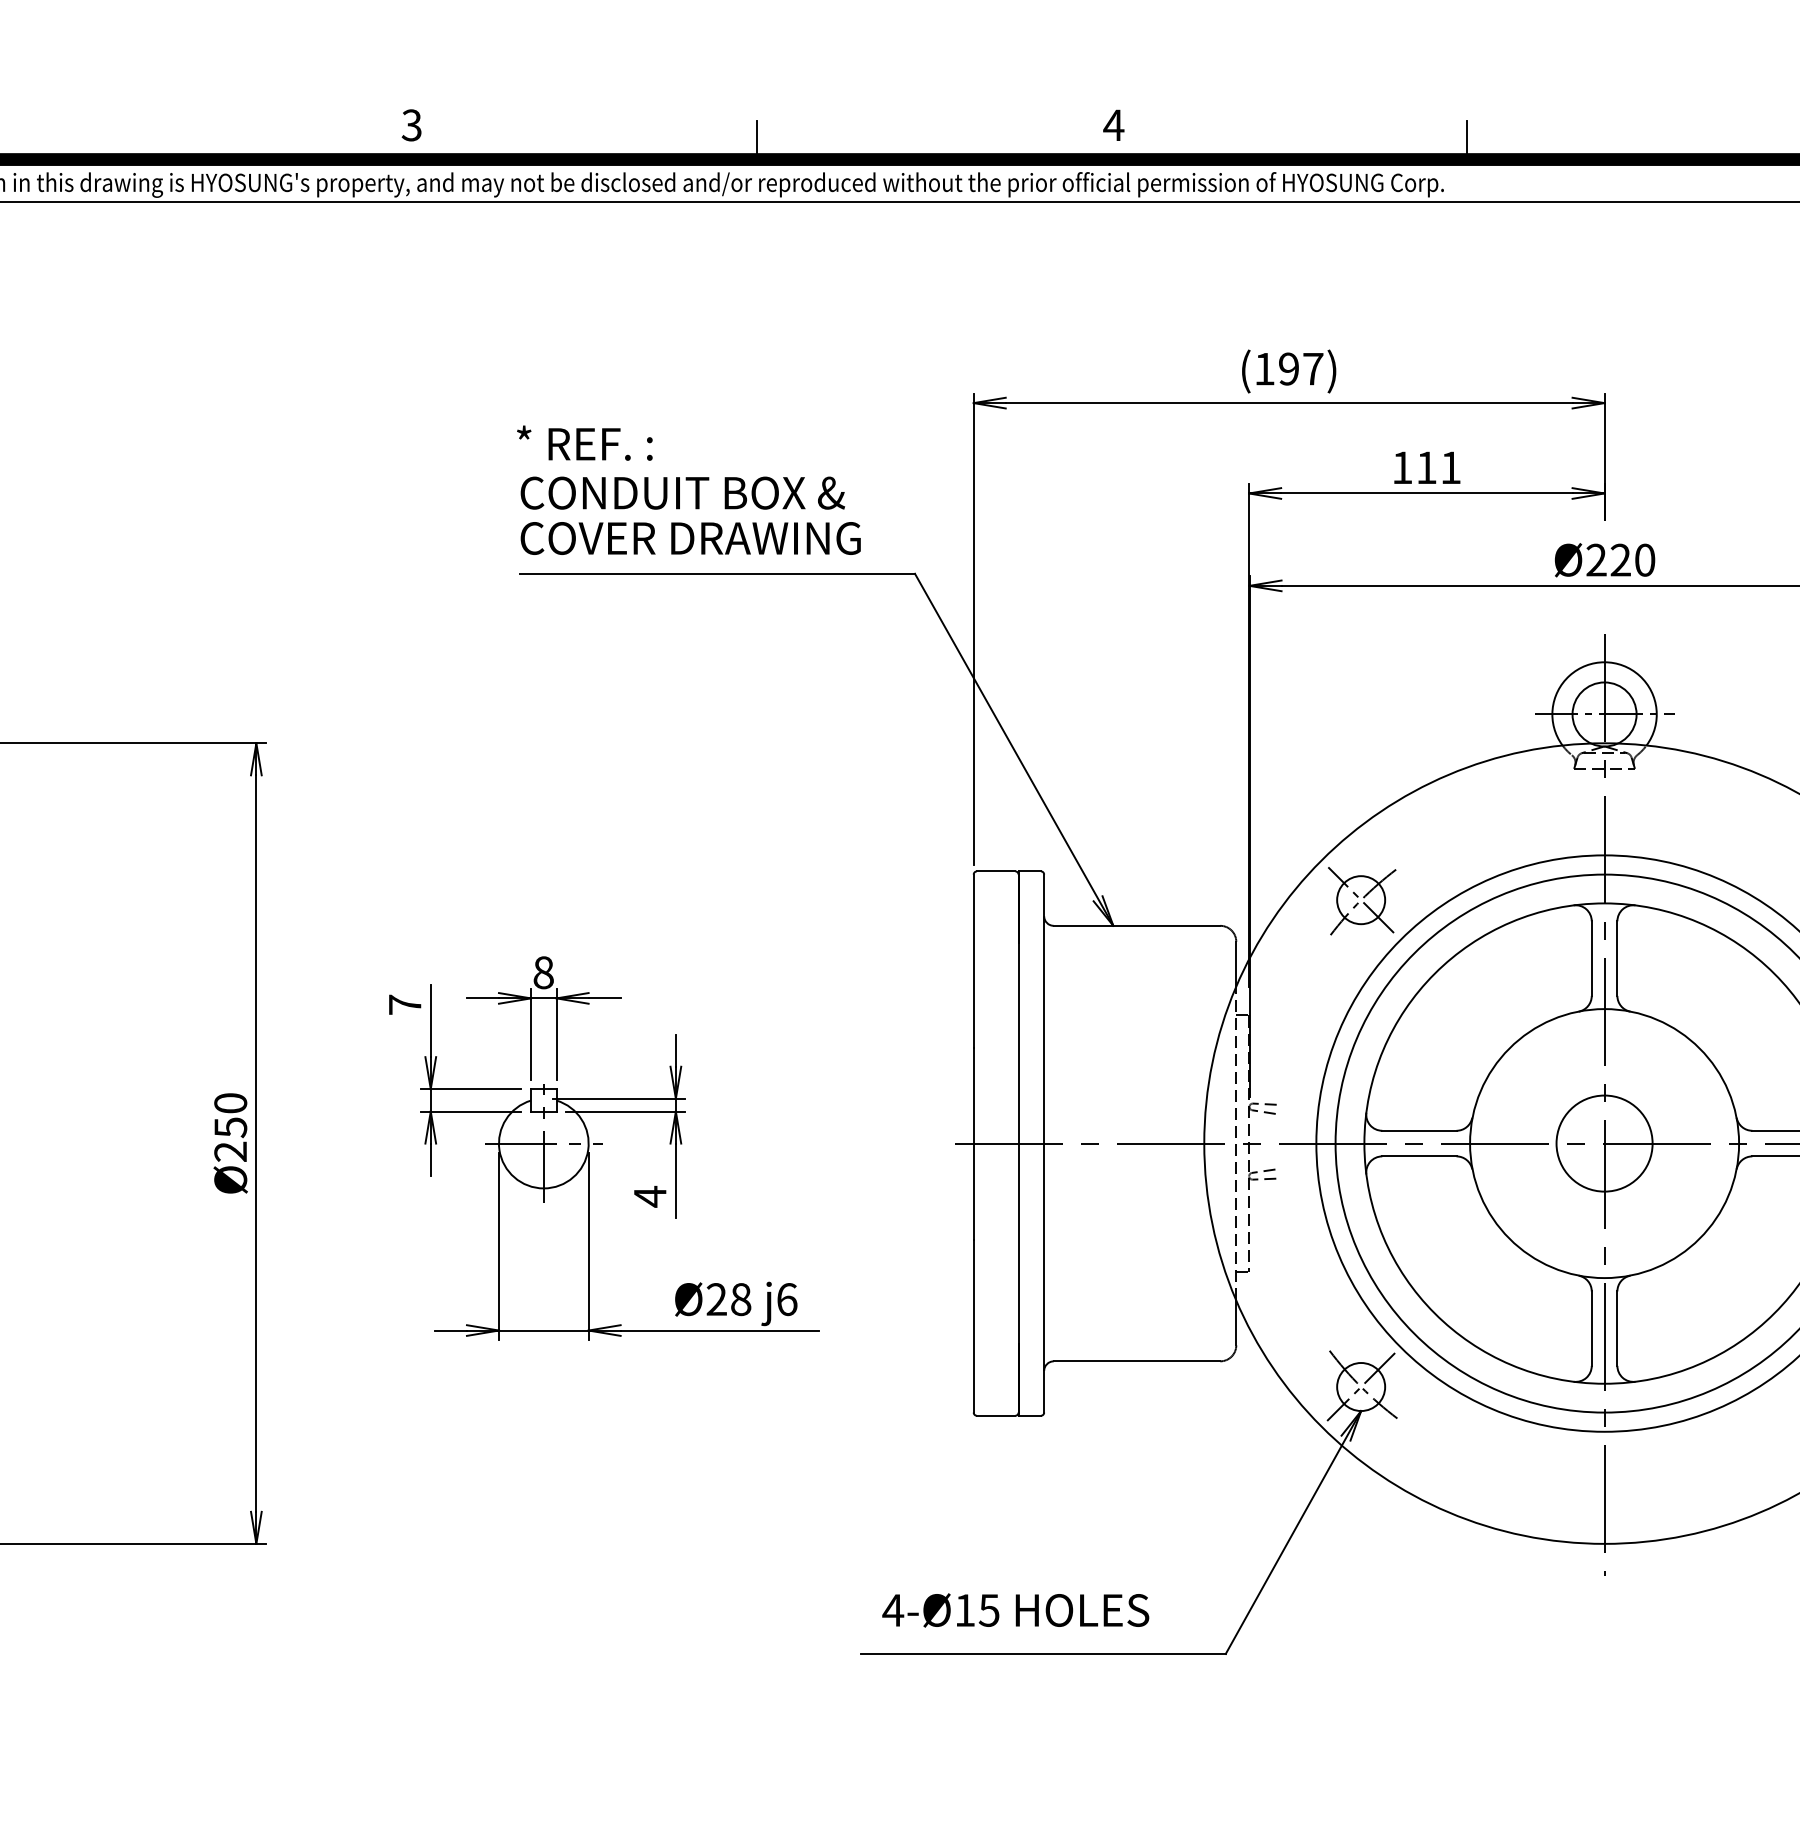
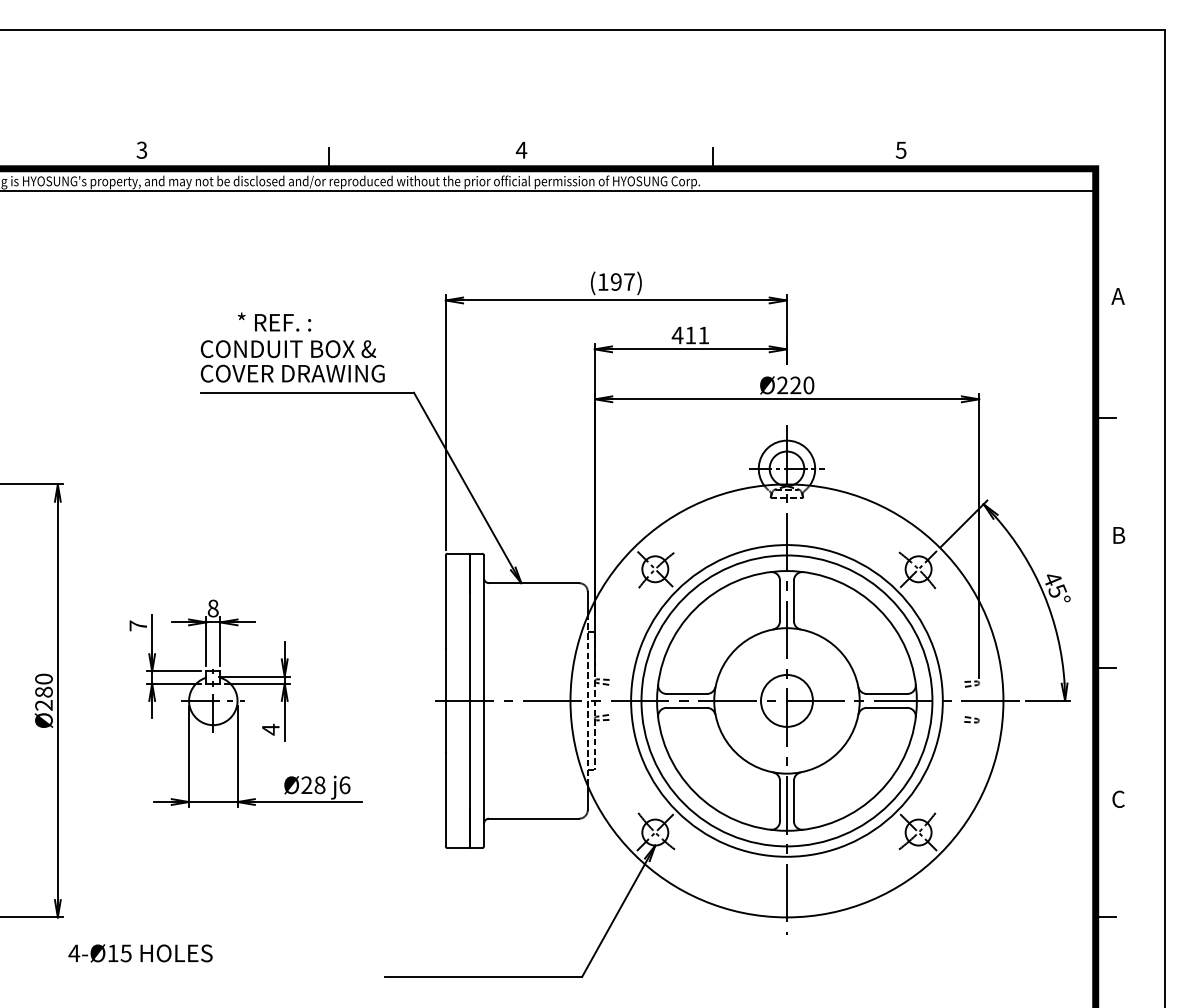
text: (584, 441) -> (274, 321), moved
text: (1402, 467) -> (677, 335), 111 -> 411
text: (229, 1126) -> (43, 691), Ø250 -> Ø280
text: (1015, 1610) -> (140, 953), moved

